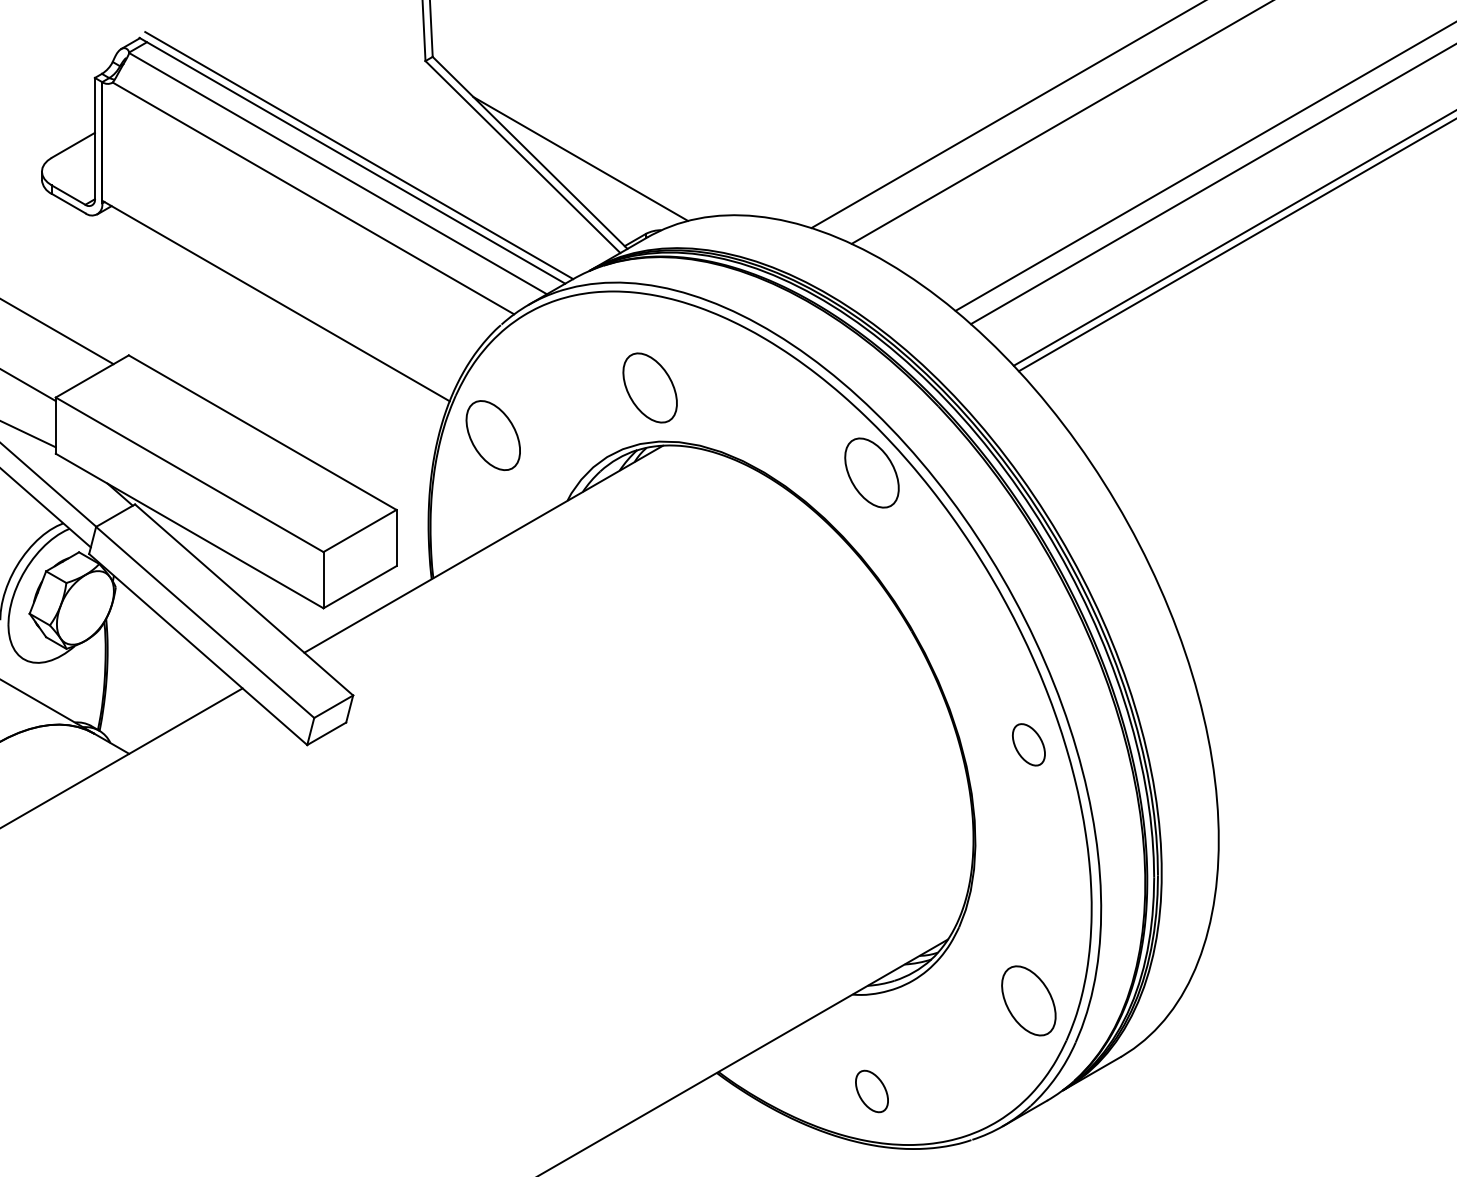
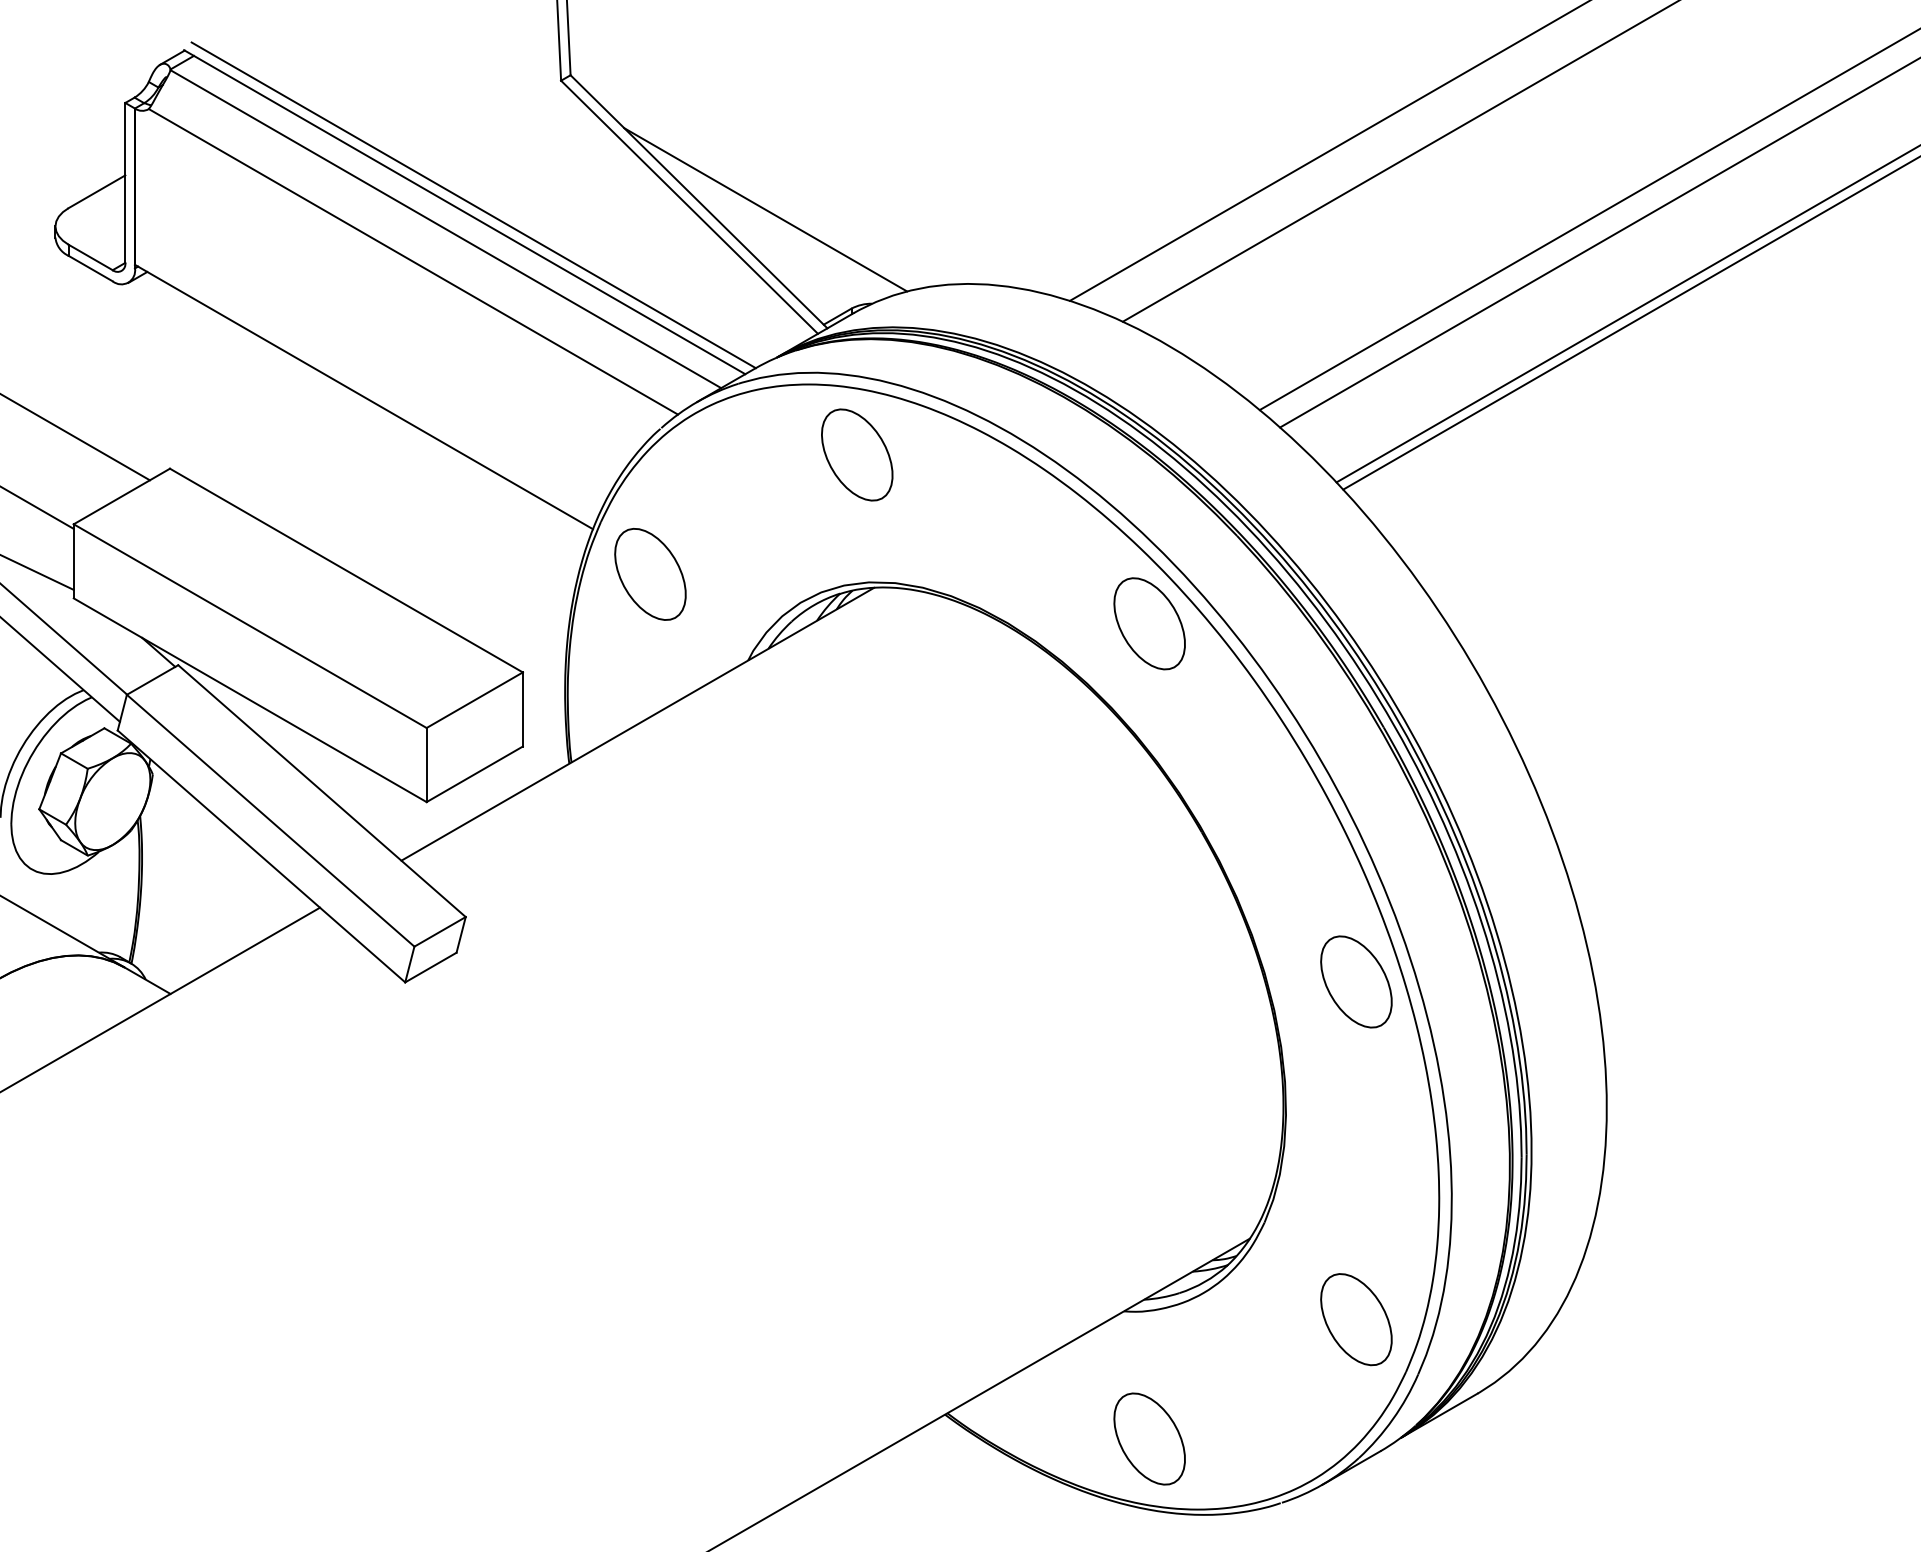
part: (649, 387) -> (856, 454), moved
part: (1028, 744) -> (1355, 981), size x1.67
part: (871, 1091) -> (1149, 1439), size x1.67

